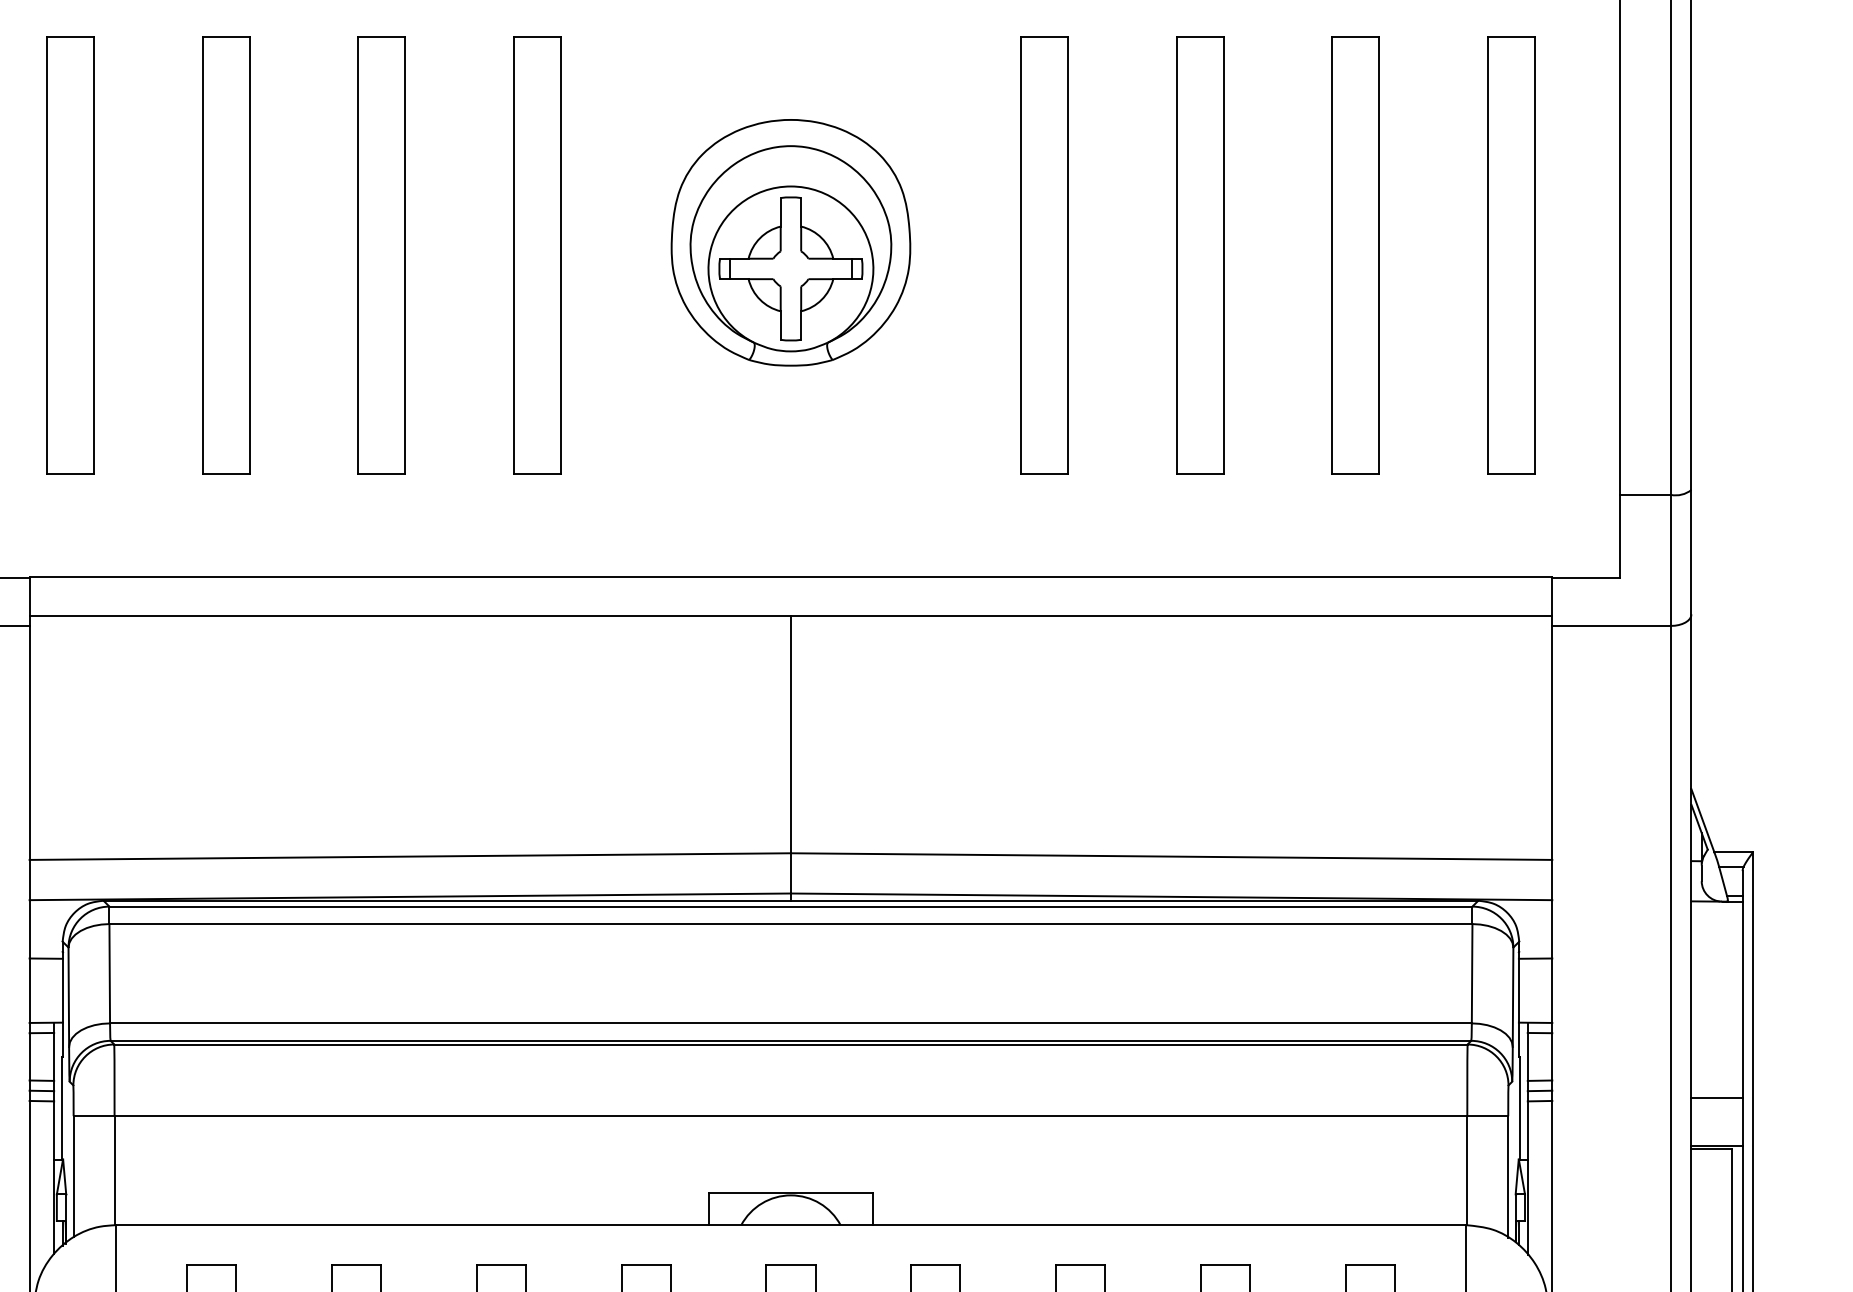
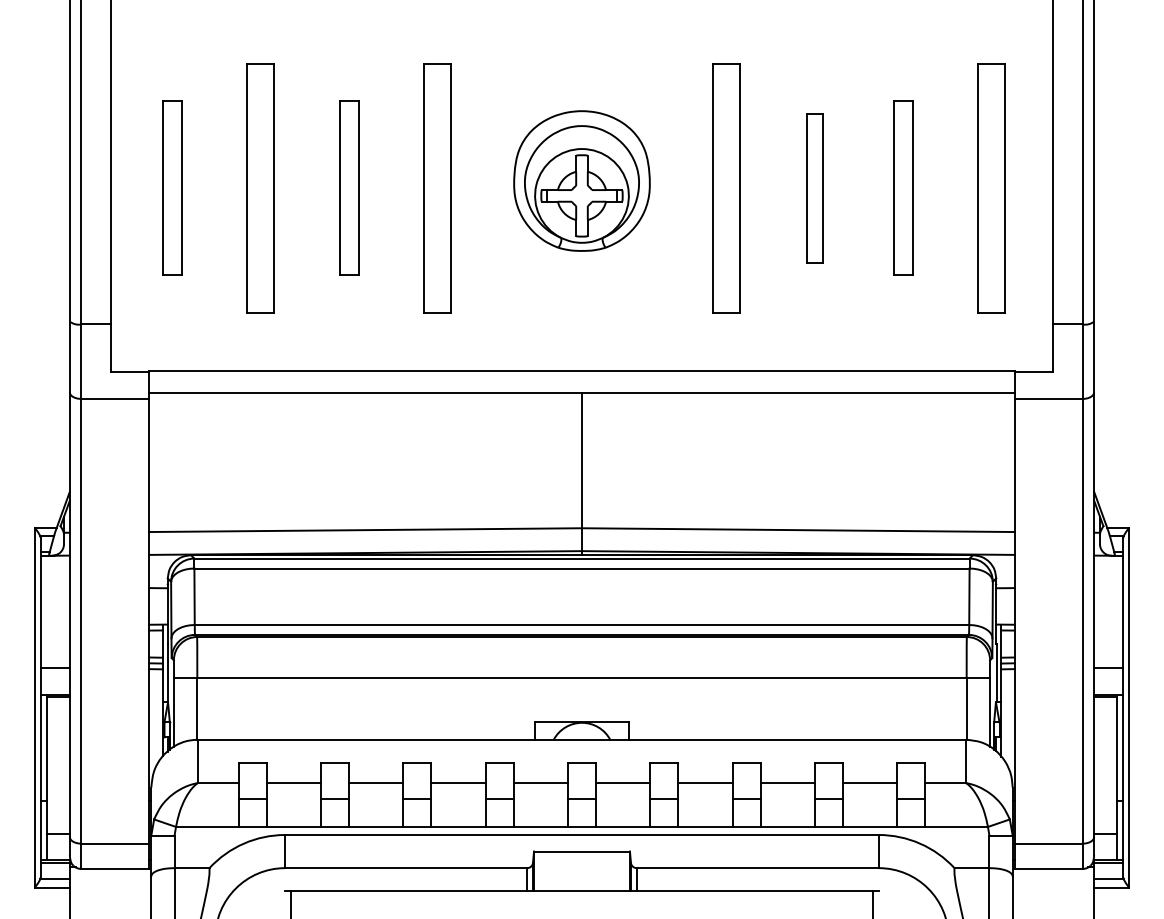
part: (70, 255) -> (172, 188), size x0.7
part: (382, 255) -> (349, 188), size x0.7
part: (1199, 255) -> (814, 188), size x0.6
part: (1356, 255) -> (903, 188), size x0.7

